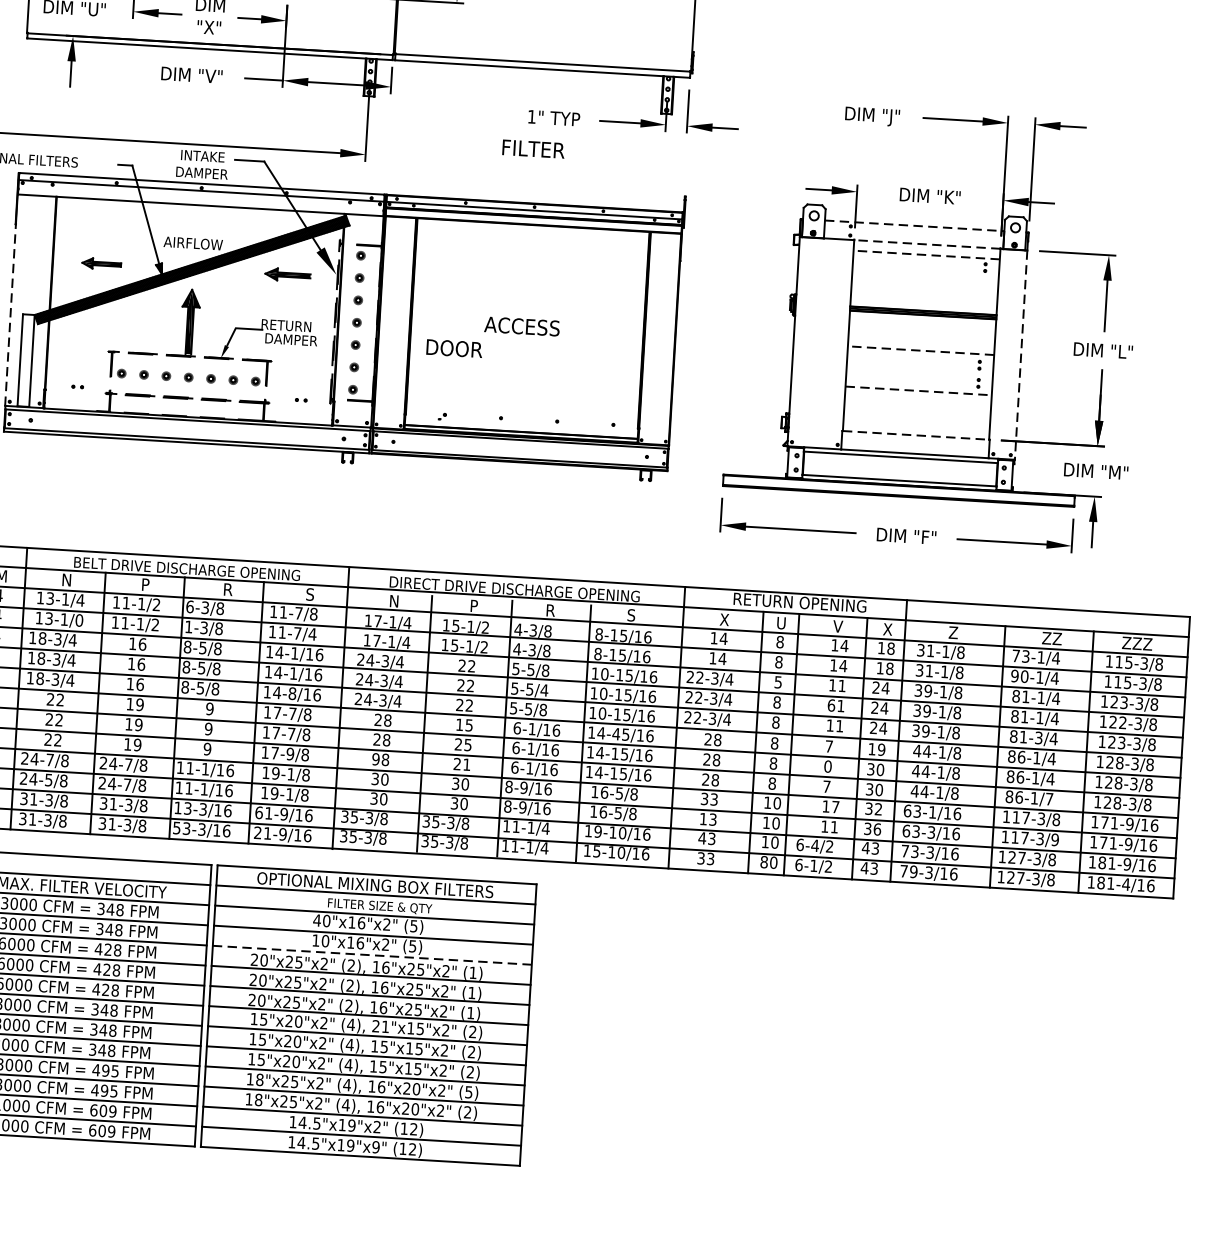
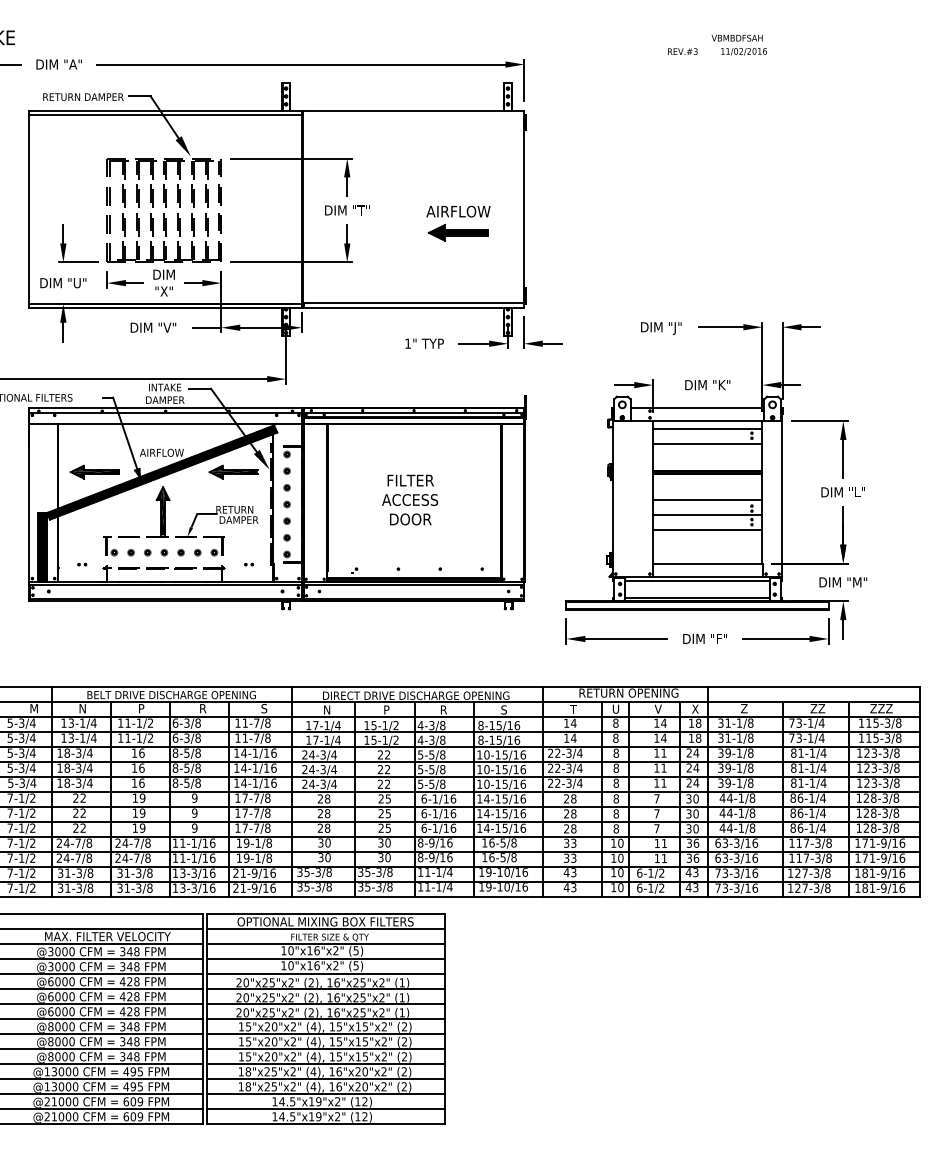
text: (533, 148) -> (410, 480), moved
line: (914, 225) -> (697, 407), dashed -> solid
line: (926, 244) -> (707, 421), dashed -> solid
line: (926, 255) -> (707, 429), dashed -> solid
part: (101, 263) -> (94, 471), size x1.67
part: (287, 274) -> (233, 471), size x1.43
line: (925, 275) -> (707, 444), added
line: (10, 315) -> (29, 514), dashed -> solid
text: (454, 348) -> (410, 519), moved
line: (920, 350) -> (707, 500), dashed -> solid
line: (1021, 355) -> (782, 499), dashed -> solid
hatch: (25, 360) -> (42, 547), added
line: (919, 370) -> (707, 515), added
line: (918, 391) -> (707, 530), dashed -> solid
line: (915, 435) -> (707, 563), dashed -> solid
text: (724, 618) -> (573, 708), X -> T
text: (78, 619) -> (93, 737), 13-1/0 -> 13-1/4
text: (188, 626) -> (175, 737), 1-3/8 -> 6-3/8
text: (312, 633) -> (267, 737), 11-7/4 -> 11-7/8
text: (1019, 675) -> (795, 737), 90-1/4 -> 73-1/4
text: (778, 681) -> (616, 752), 5 -> 8
text: (544, 690) -> (442, 769), 5-5/4 -> 5-5/8
text: (292, 692) -> (255, 782), 14-8/16 -> 14-1/16
text: (831, 704) -> (656, 767), 61 -> 11
text: (1121, 723) -> (873, 768), 122-3/8 -> 123-3/8
text: (458, 724) -> (380, 798), 15 -> 25
text: (615, 733) -> (497, 798), 14-45/16 -> 14-15/16
text: (1038, 737) -> (812, 782), 81-3/4 -> 81-1/4
text: (876, 748) -> (692, 798), 19 -> 30
text: (290, 753) -> (256, 827), 17-9/8 -> 17-7/8
text: (376, 758) -> (320, 827), 98 -> 28
text: (465, 763) -> (387, 827), 21 -> 25
text: (827, 766) -> (656, 813), 0 -> 7
text: (47, 779) -> (77, 857), 24-5/8 -> 24-7/8
text: (1048, 798) -> (822, 827), 86-1/7 -> 86-1/4
text: (834, 806) -> (663, 843), 17 -> 11
text: (878, 808) -> (696, 842), 32 -> 36
text: (258, 811) -> (235, 872), 61-9/16 -> 21-9/16
text: (932, 811) -> (736, 842), 63-1/16 -> 63-3/16
text: (703, 818) -> (566, 857), 13 -> 33
text: (176, 827) -> (175, 887), 53-3/16 -> 13-3/16
text: (1054, 838) -> (828, 857), 117-3/9 -> 117-3/8
text: (814, 844) -> (650, 872), 6-4/2 -> 6-1/2
text: (596, 852) -> (488, 887), 15-10/16 -> 19-10/16
text: (700, 858) -> (566, 887), 33 -> 43
text: (763, 861) -> (613, 887), 80 -> 10
text: (914, 870) -> (725, 887), 79-3/16 -> 73-3/16
text: (1125, 883) -> (883, 887), 181-4/16 -> 181-9/16
text: (316, 920) -> (283, 950), 40"x16"x2" -> 10"x16"x2"
line: (372, 955) -> (326, 974), dashed -> solid
text: (380, 1026) -> (335, 1026), 21"x15"x2" -> 15"x15"x2"
text: (467, 1091) -> (403, 1071), (5) -> (2)
text: (375, 1146) -> (337, 1116), 14.5"x19"x9" -> 14.5"x19"x2"

